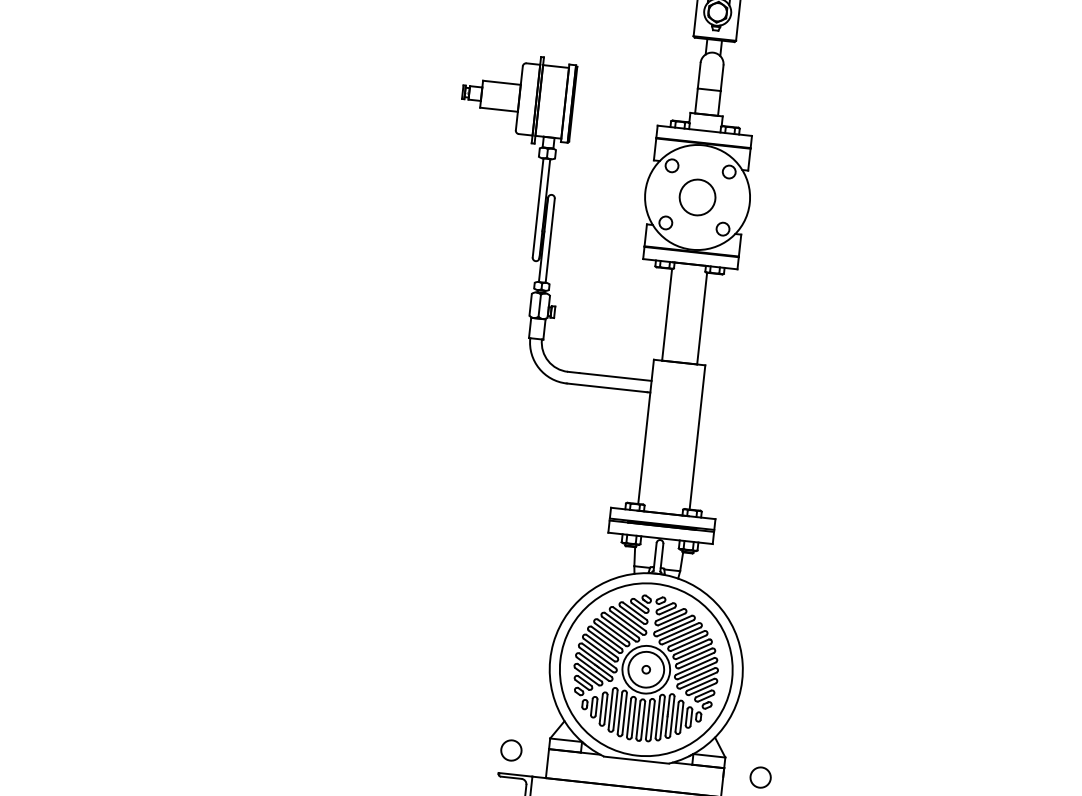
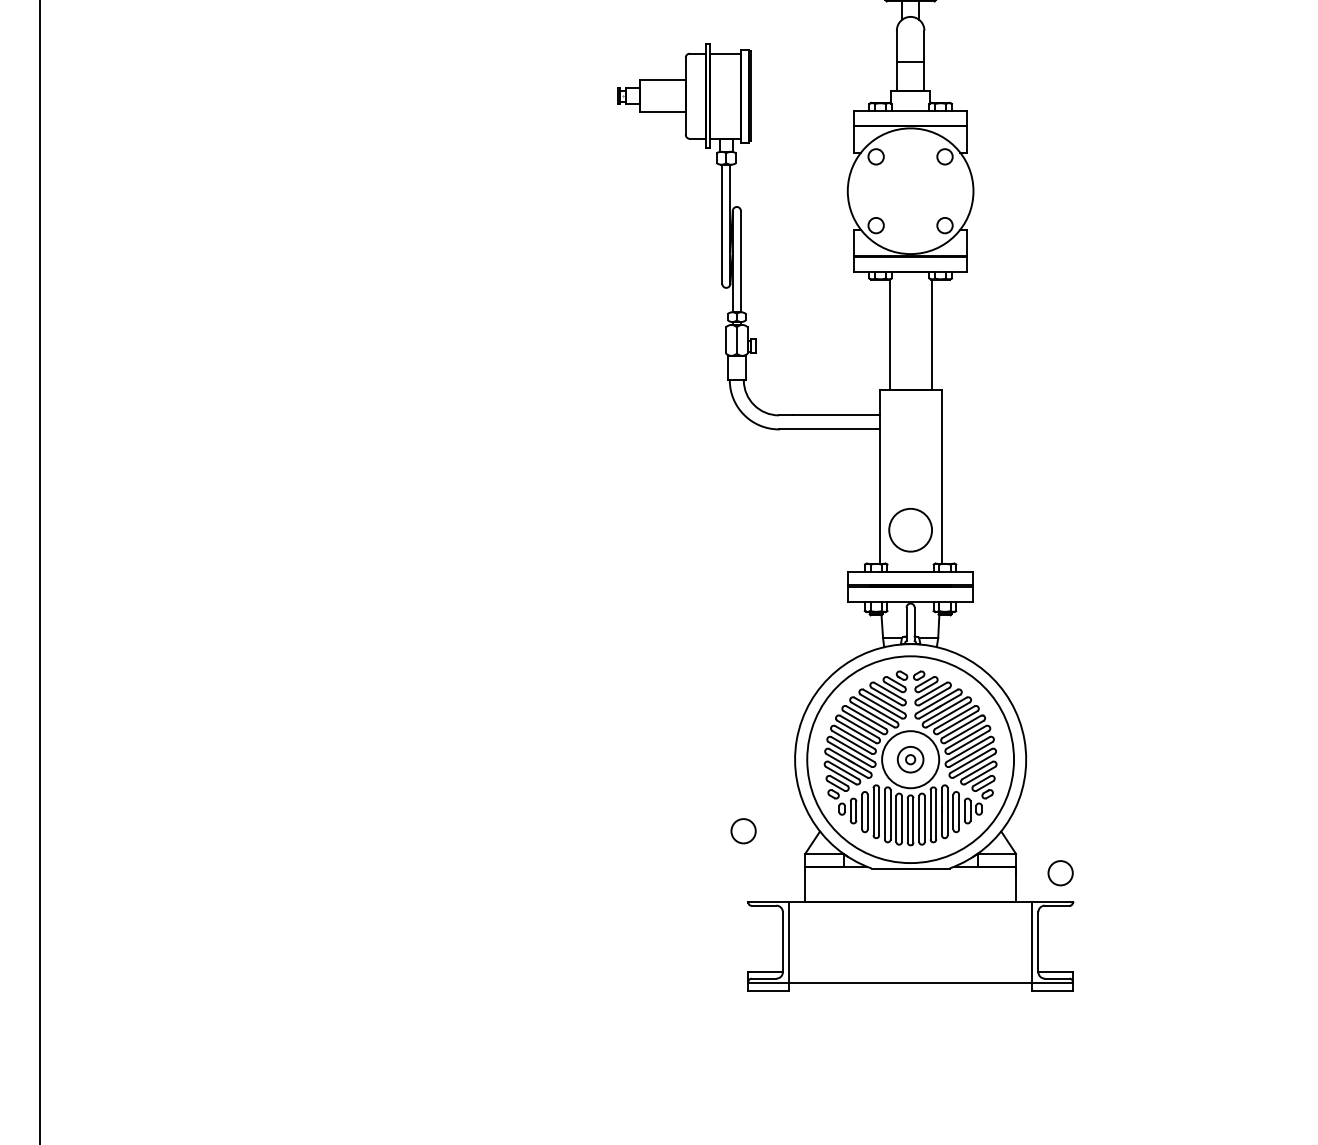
circle: (697, 197) -> (910, 530), moved
circle: (646, 669) -> (910, 759), size x0.6
circle: (511, 750) -> (743, 831), moved

